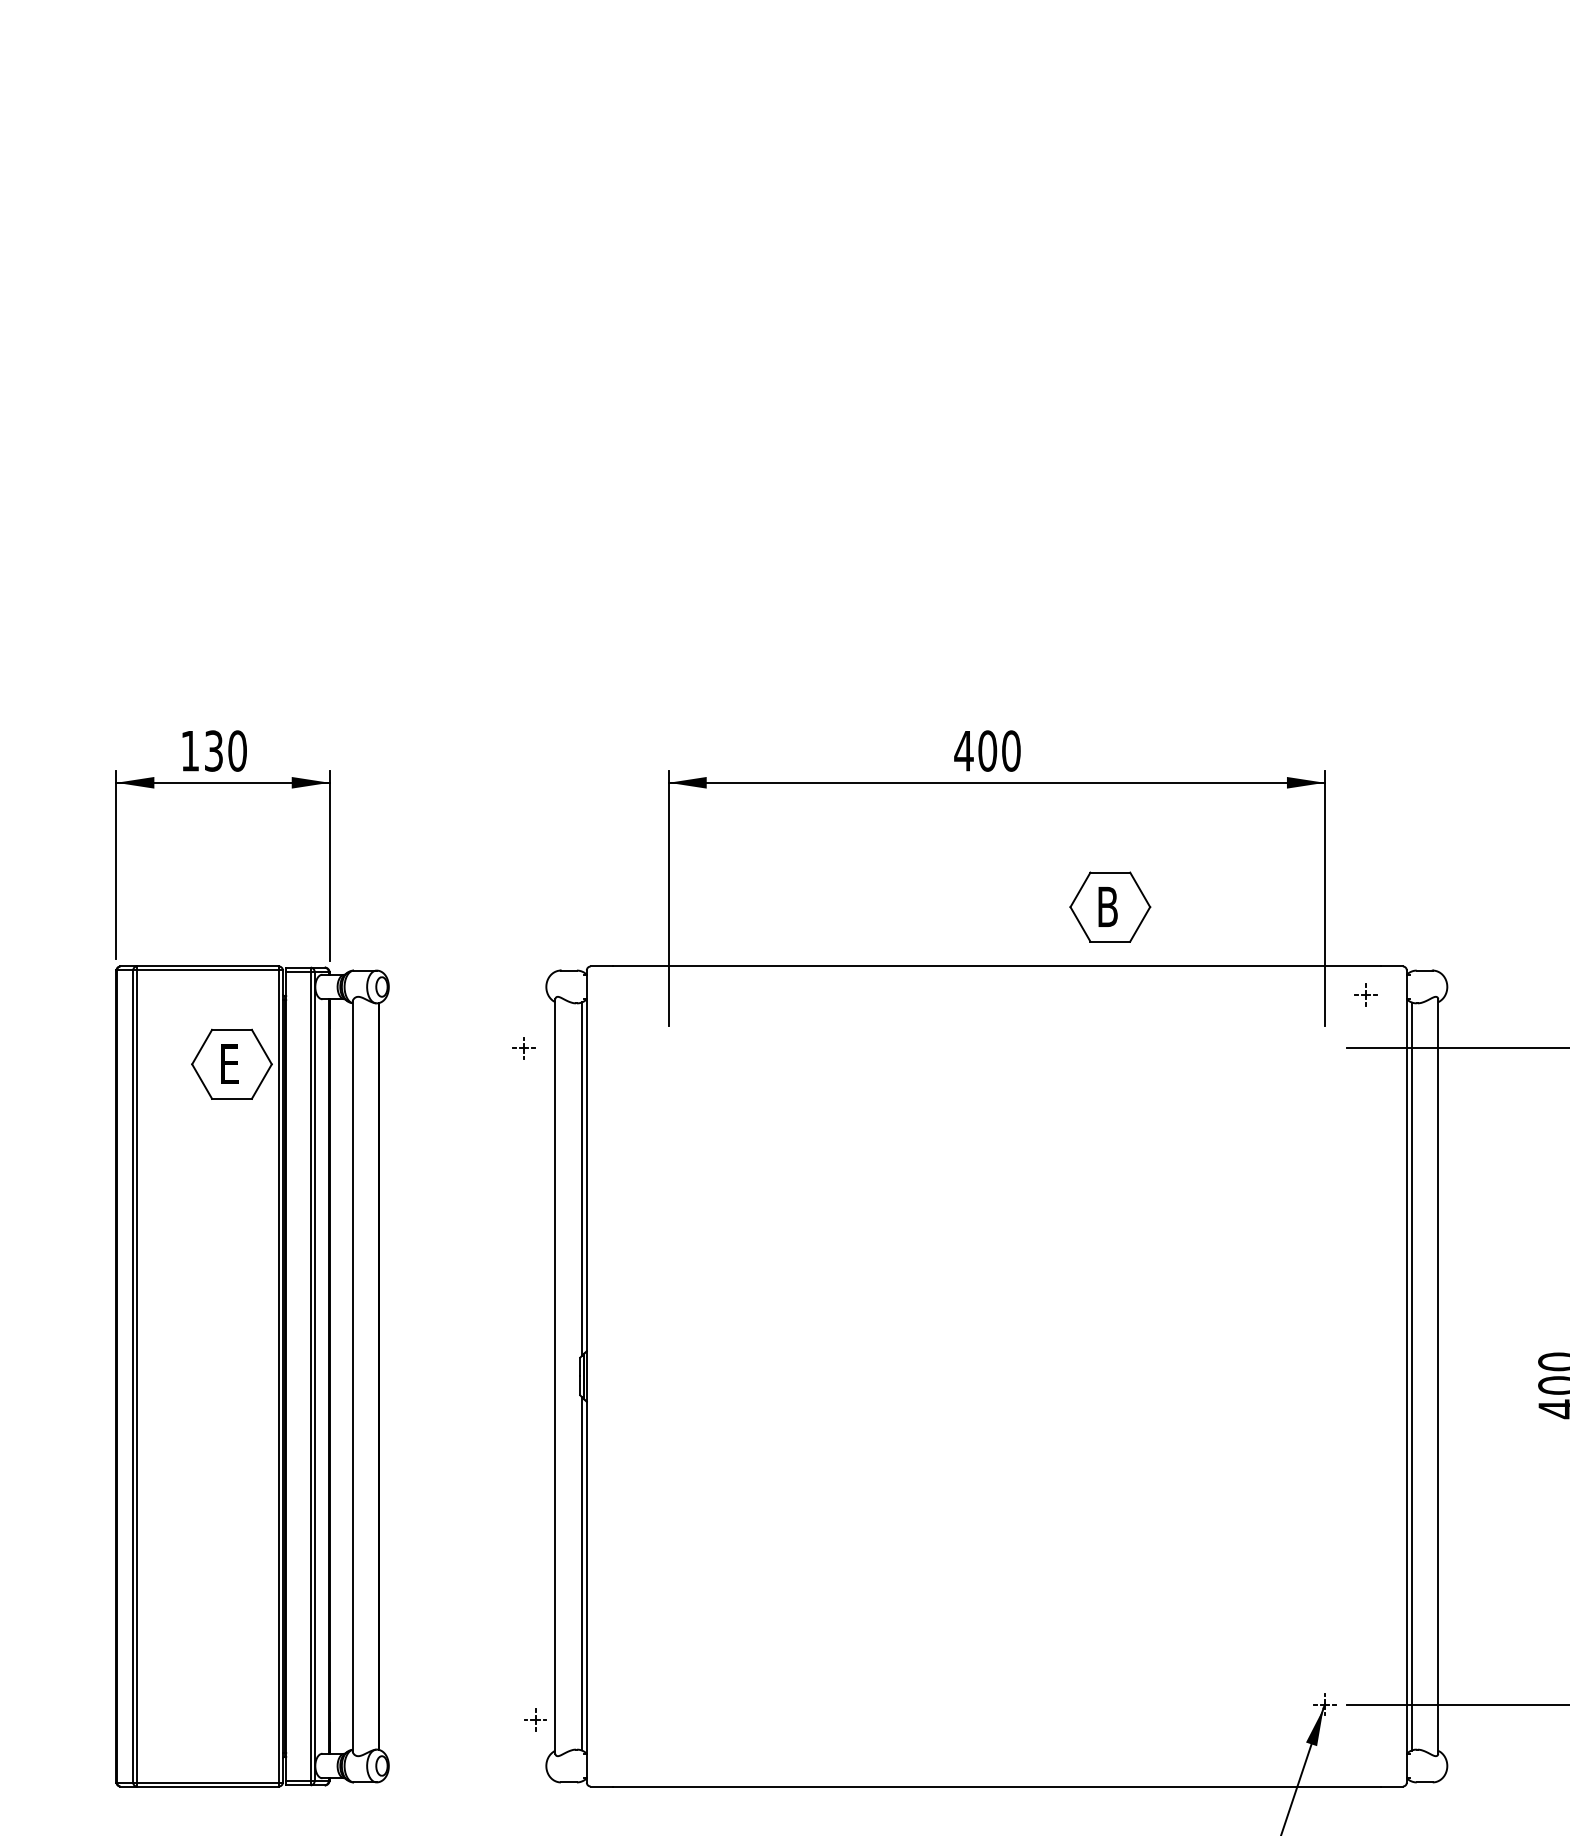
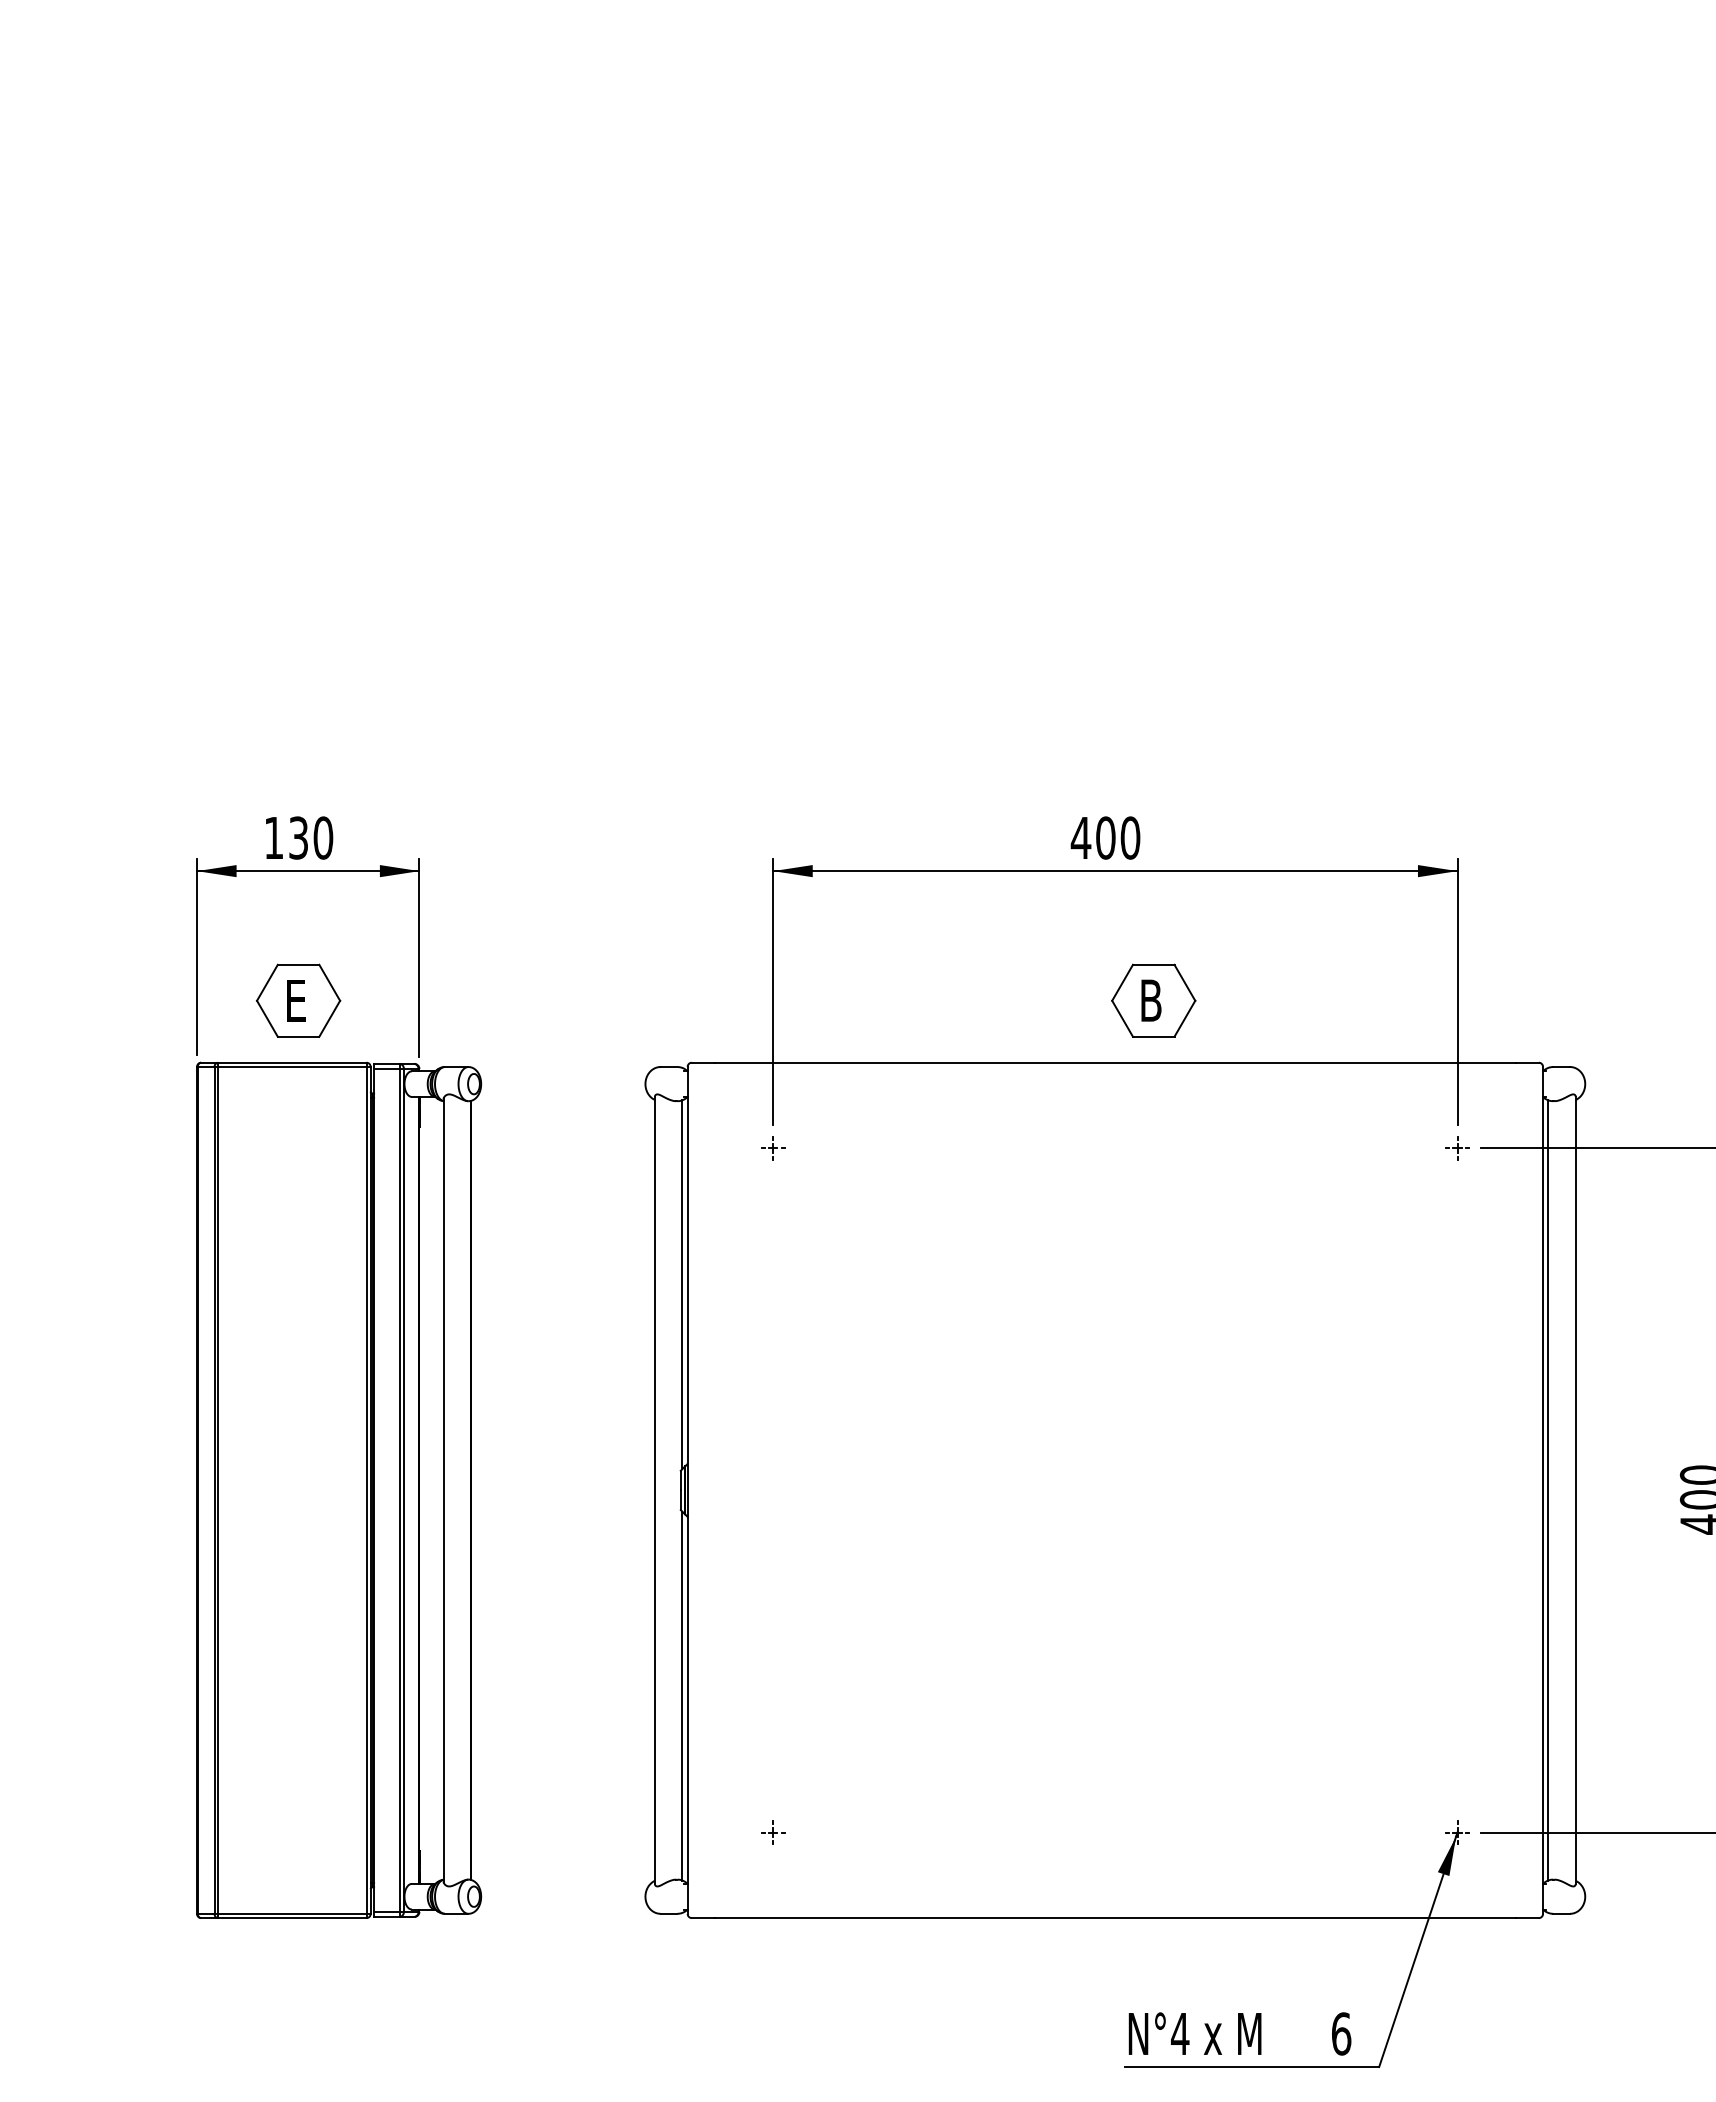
part: (1110, 906) -> (1153, 1000), moved
part: (1366, 995) -> (1457, 1148), moved
part: (524, 1048) -> (773, 1148), moved
part: (231, 1064) -> (298, 1000), moved
part: (535, 1719) -> (773, 1832), moved

